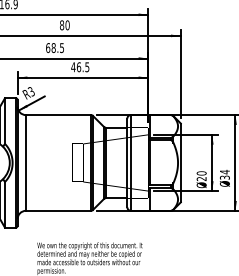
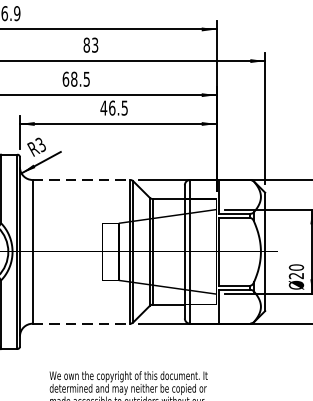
text: (67, 25) -> (94, 45), 80 -> 83
line: (58, 115) -> (81, 180), solid -> dashed
line: (58, 210) -> (81, 323), solid -> dashed

